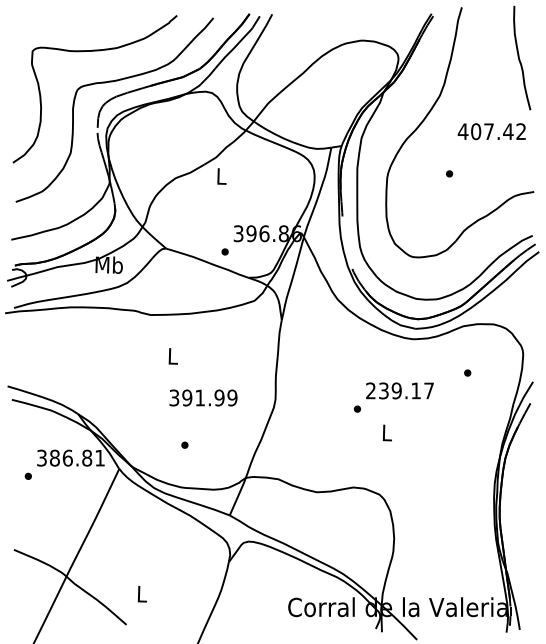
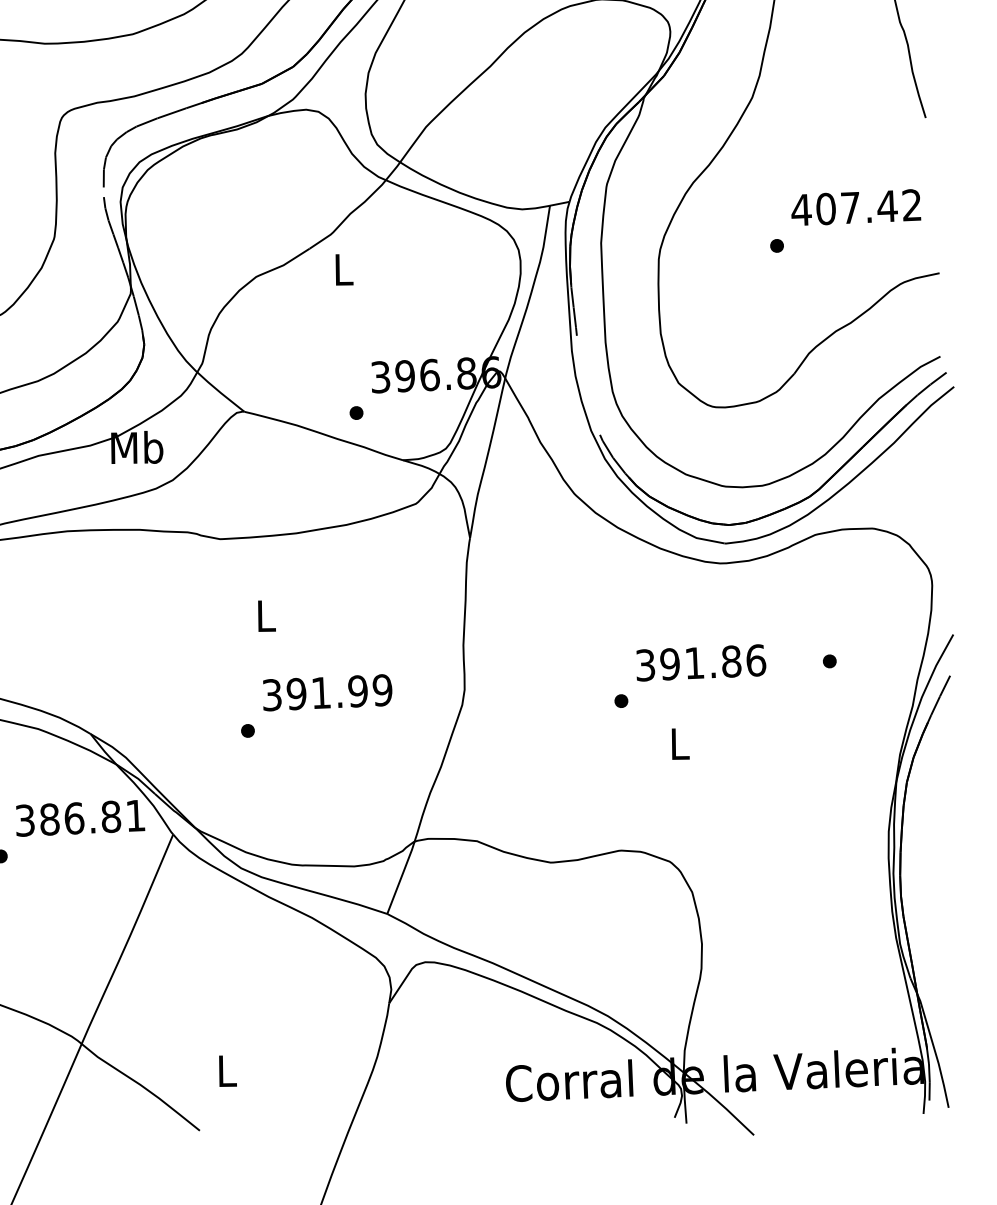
text: (491, 131) -> (855, 207), moved
part: (467, 372) -> (829, 660), moved
text: (400, 390) -> (701, 662), 239.17 -> 391.86
part: (184, 444) -> (247, 729), moved

